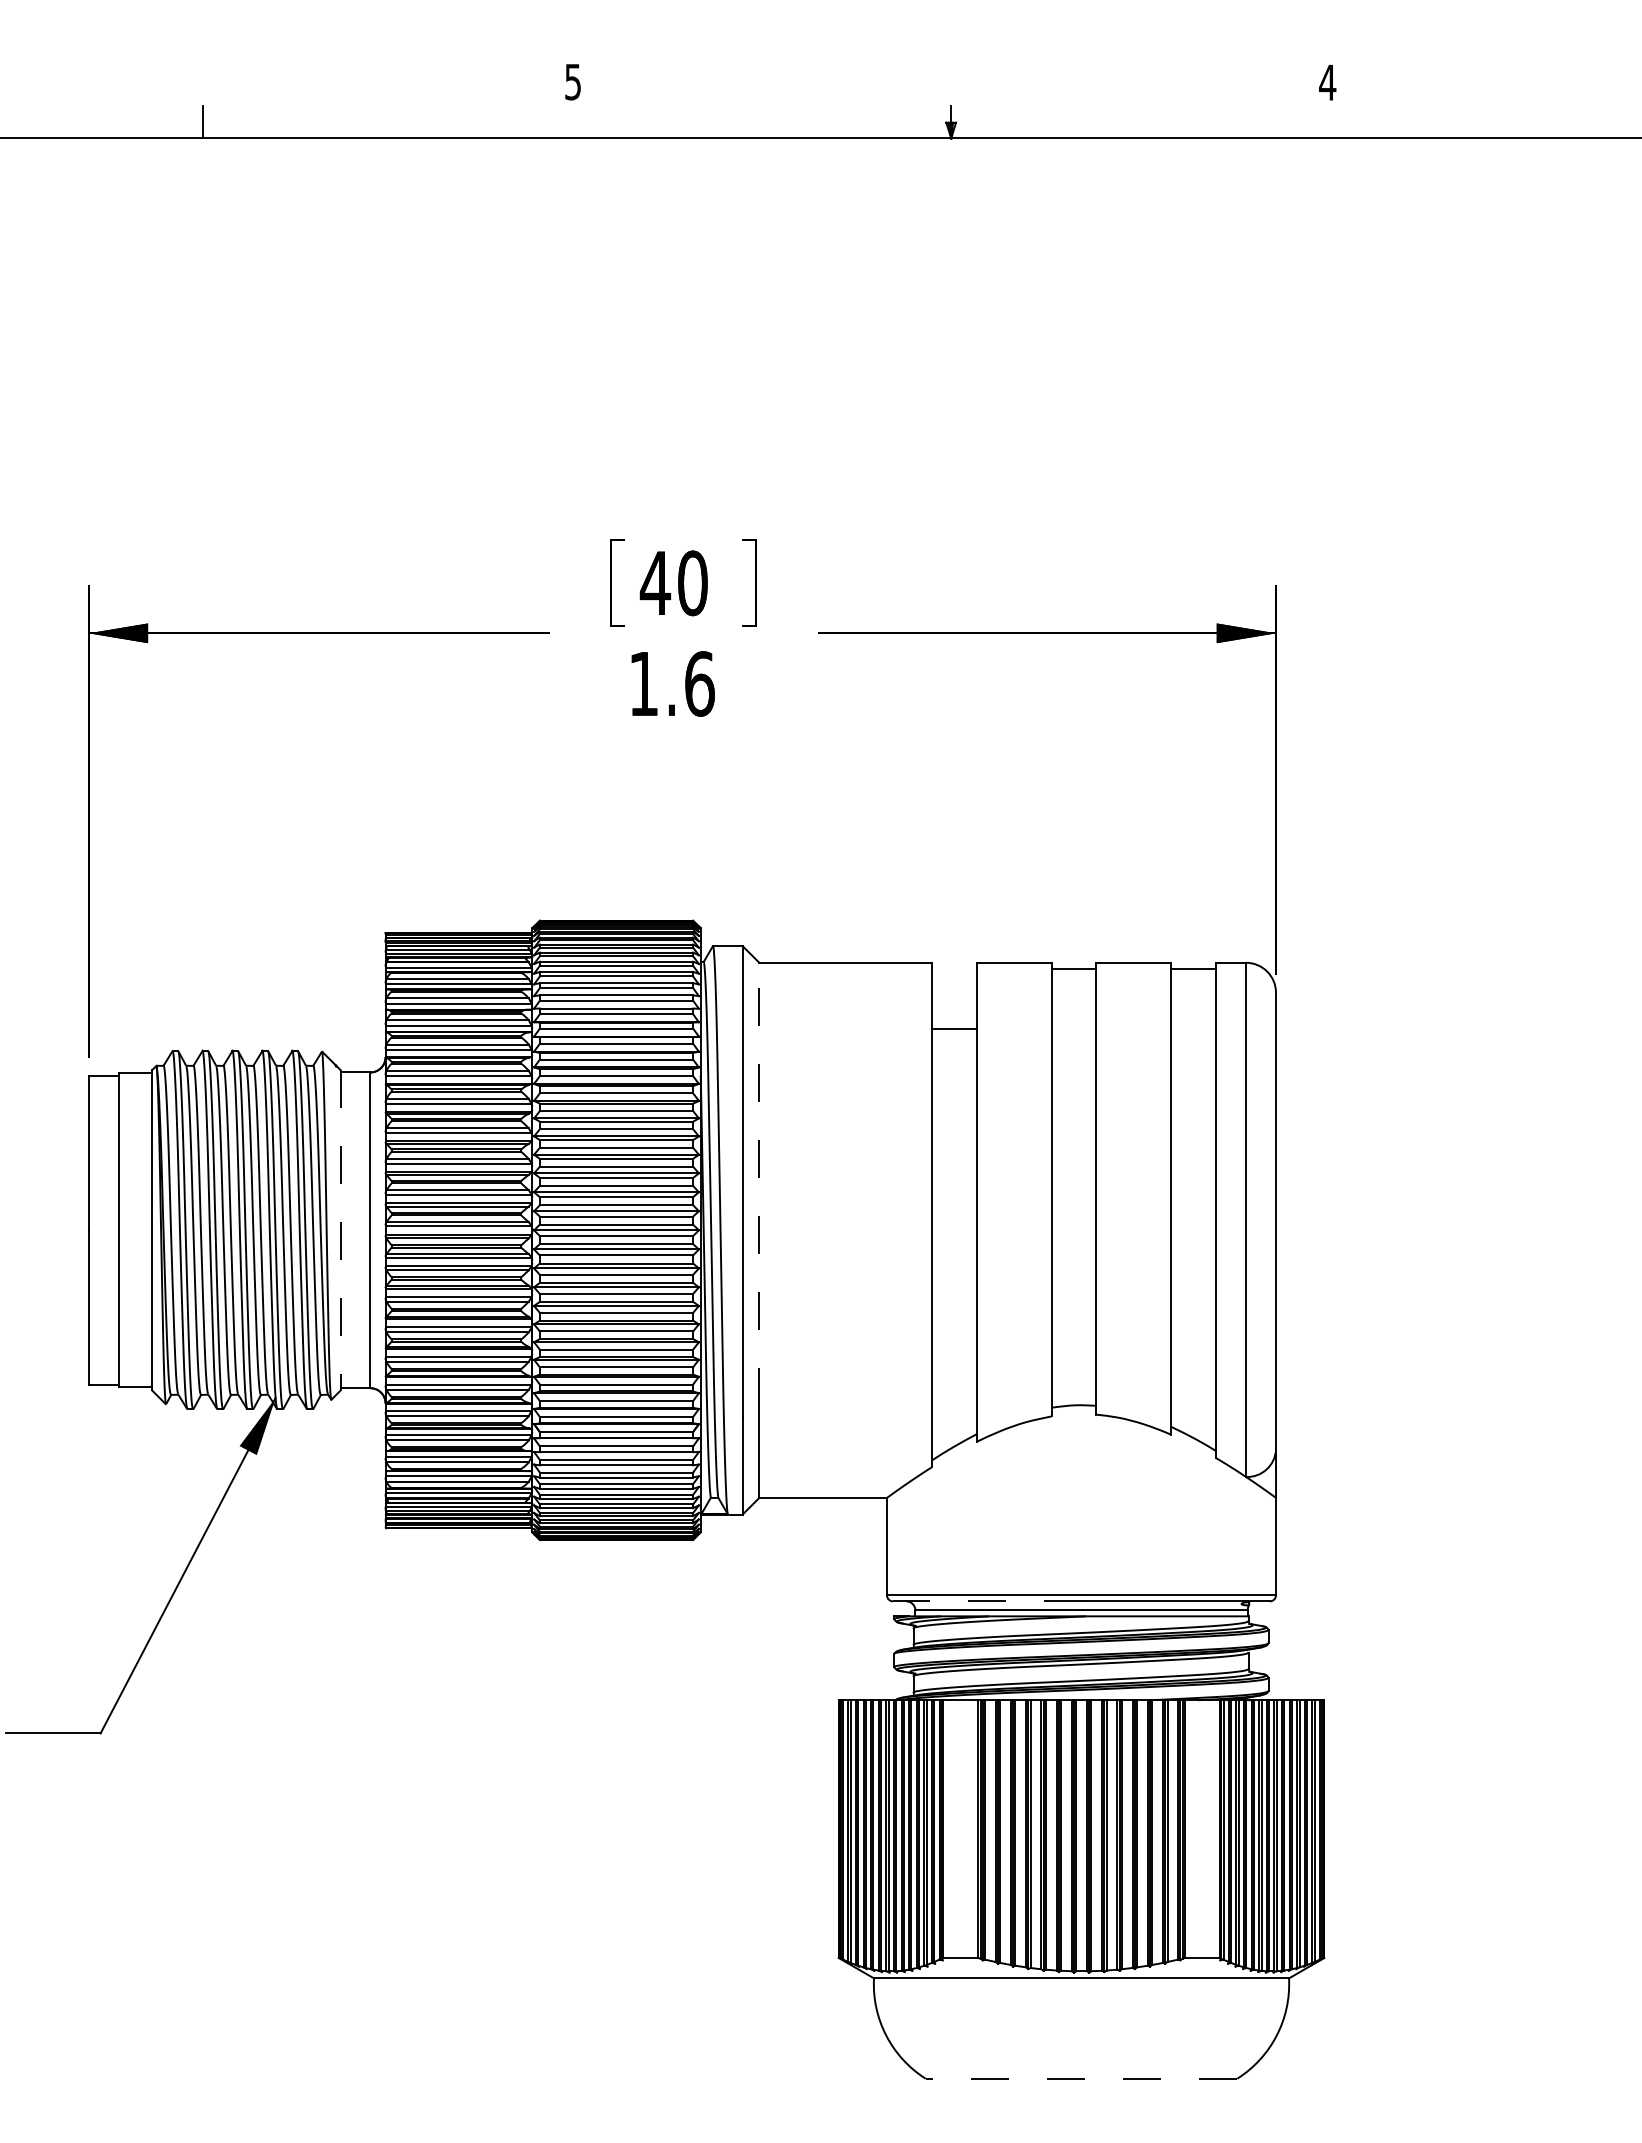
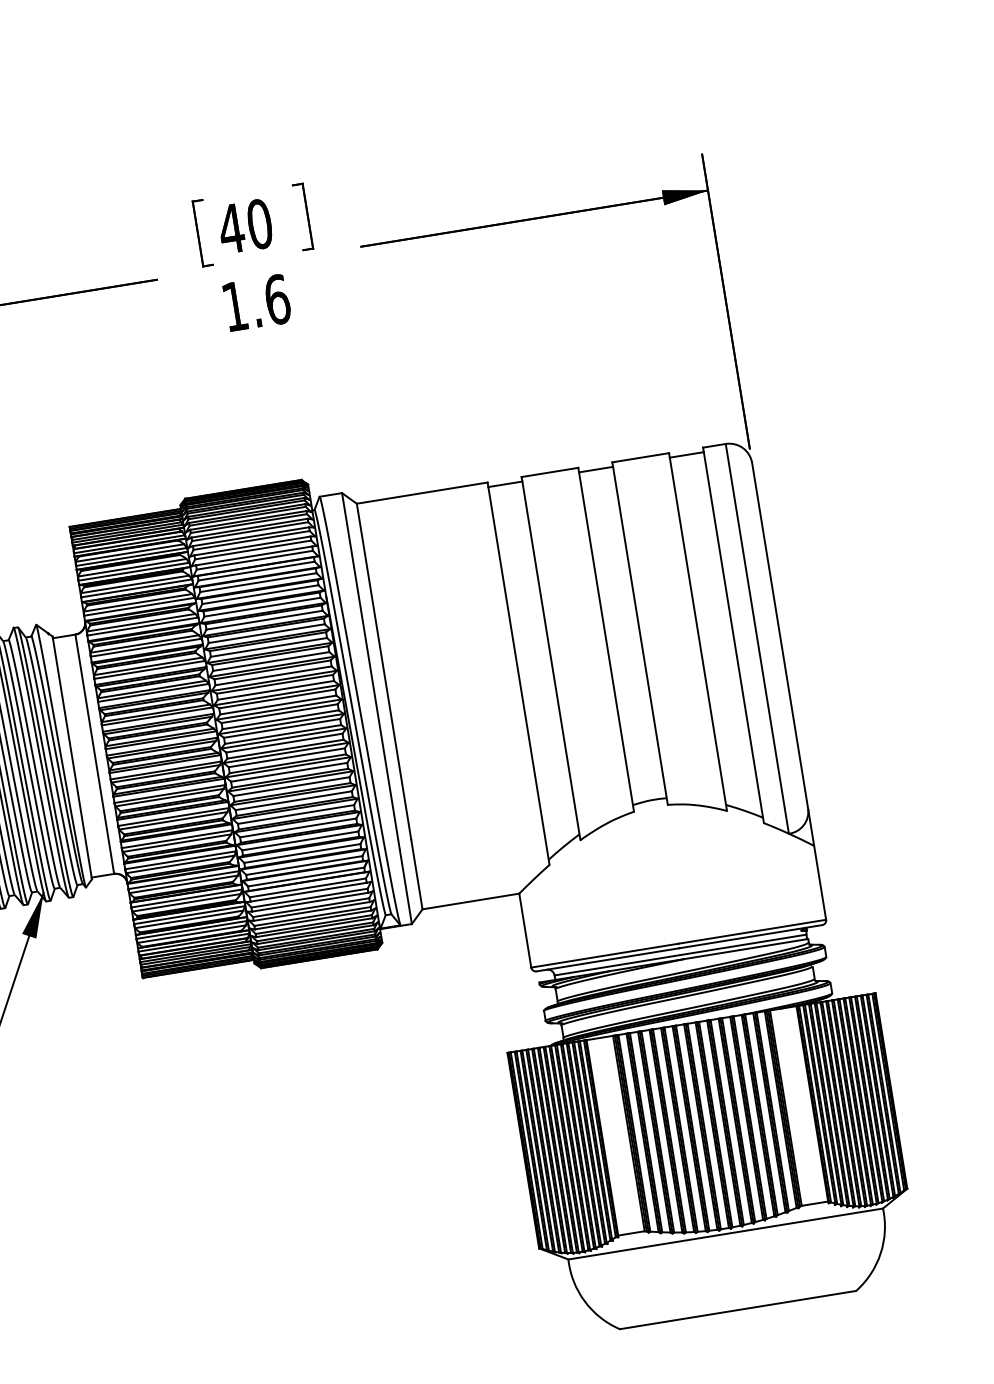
line: (953, 1028) -> (504, 484), moved
line: (759, 1184) -> (384, 671), dashed -> solid
line: (340, 1230) -> (72, 758), dashed -> solid
line: (986, 1601) -> (607, 959), dashed -> solid
line: (1081, 2078) -> (737, 1309), dashed -> solid

